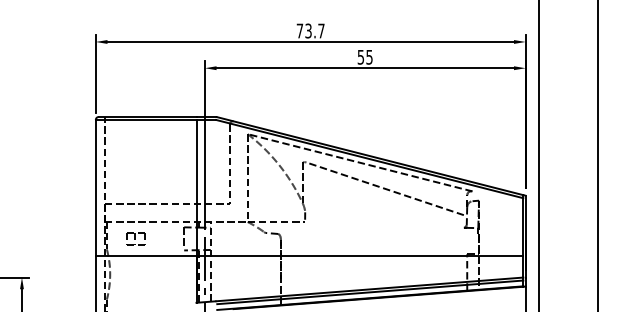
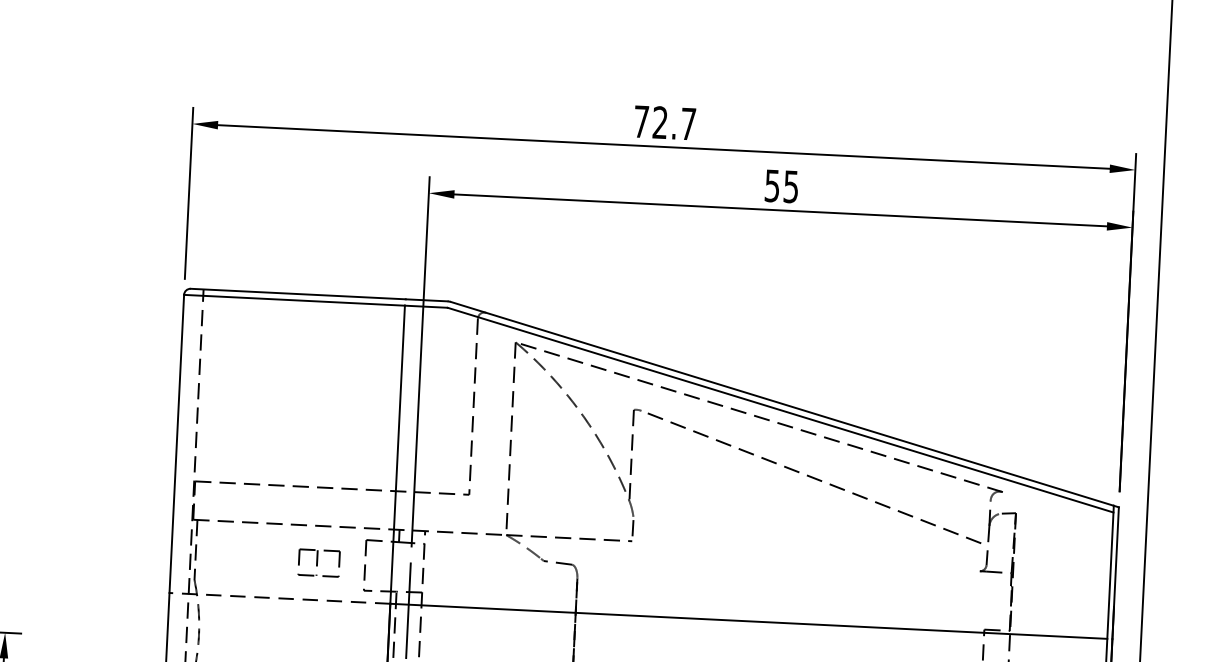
text: (308, 31) -> (660, 123), 73.7 -> 72.7
part: (135, 238) -> (317, 562), moved
line: (145, 255) -> (278, 597), solid -> dashed

